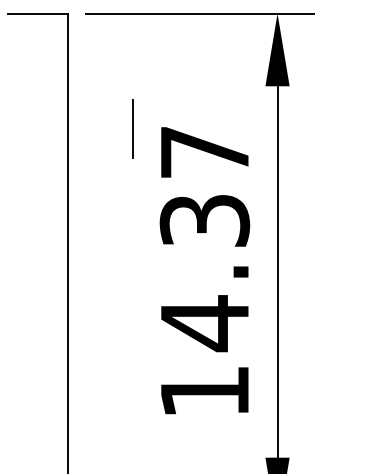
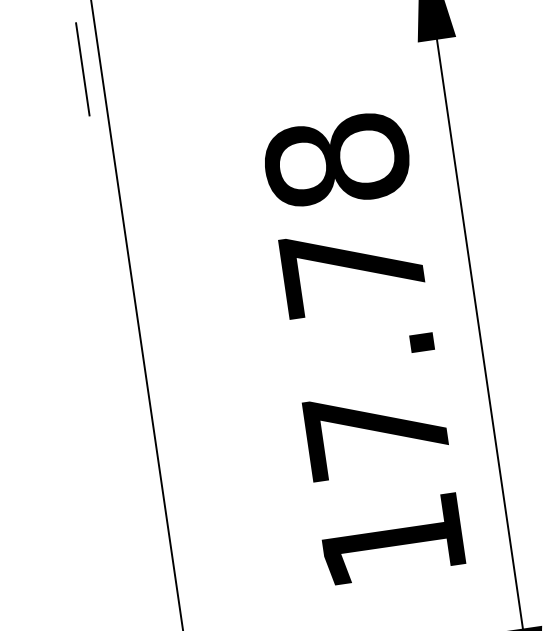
line: (132, 128) -> (81, 69), moved
text: (204, 238) -> (356, 297), 14.37 -> 17.78

